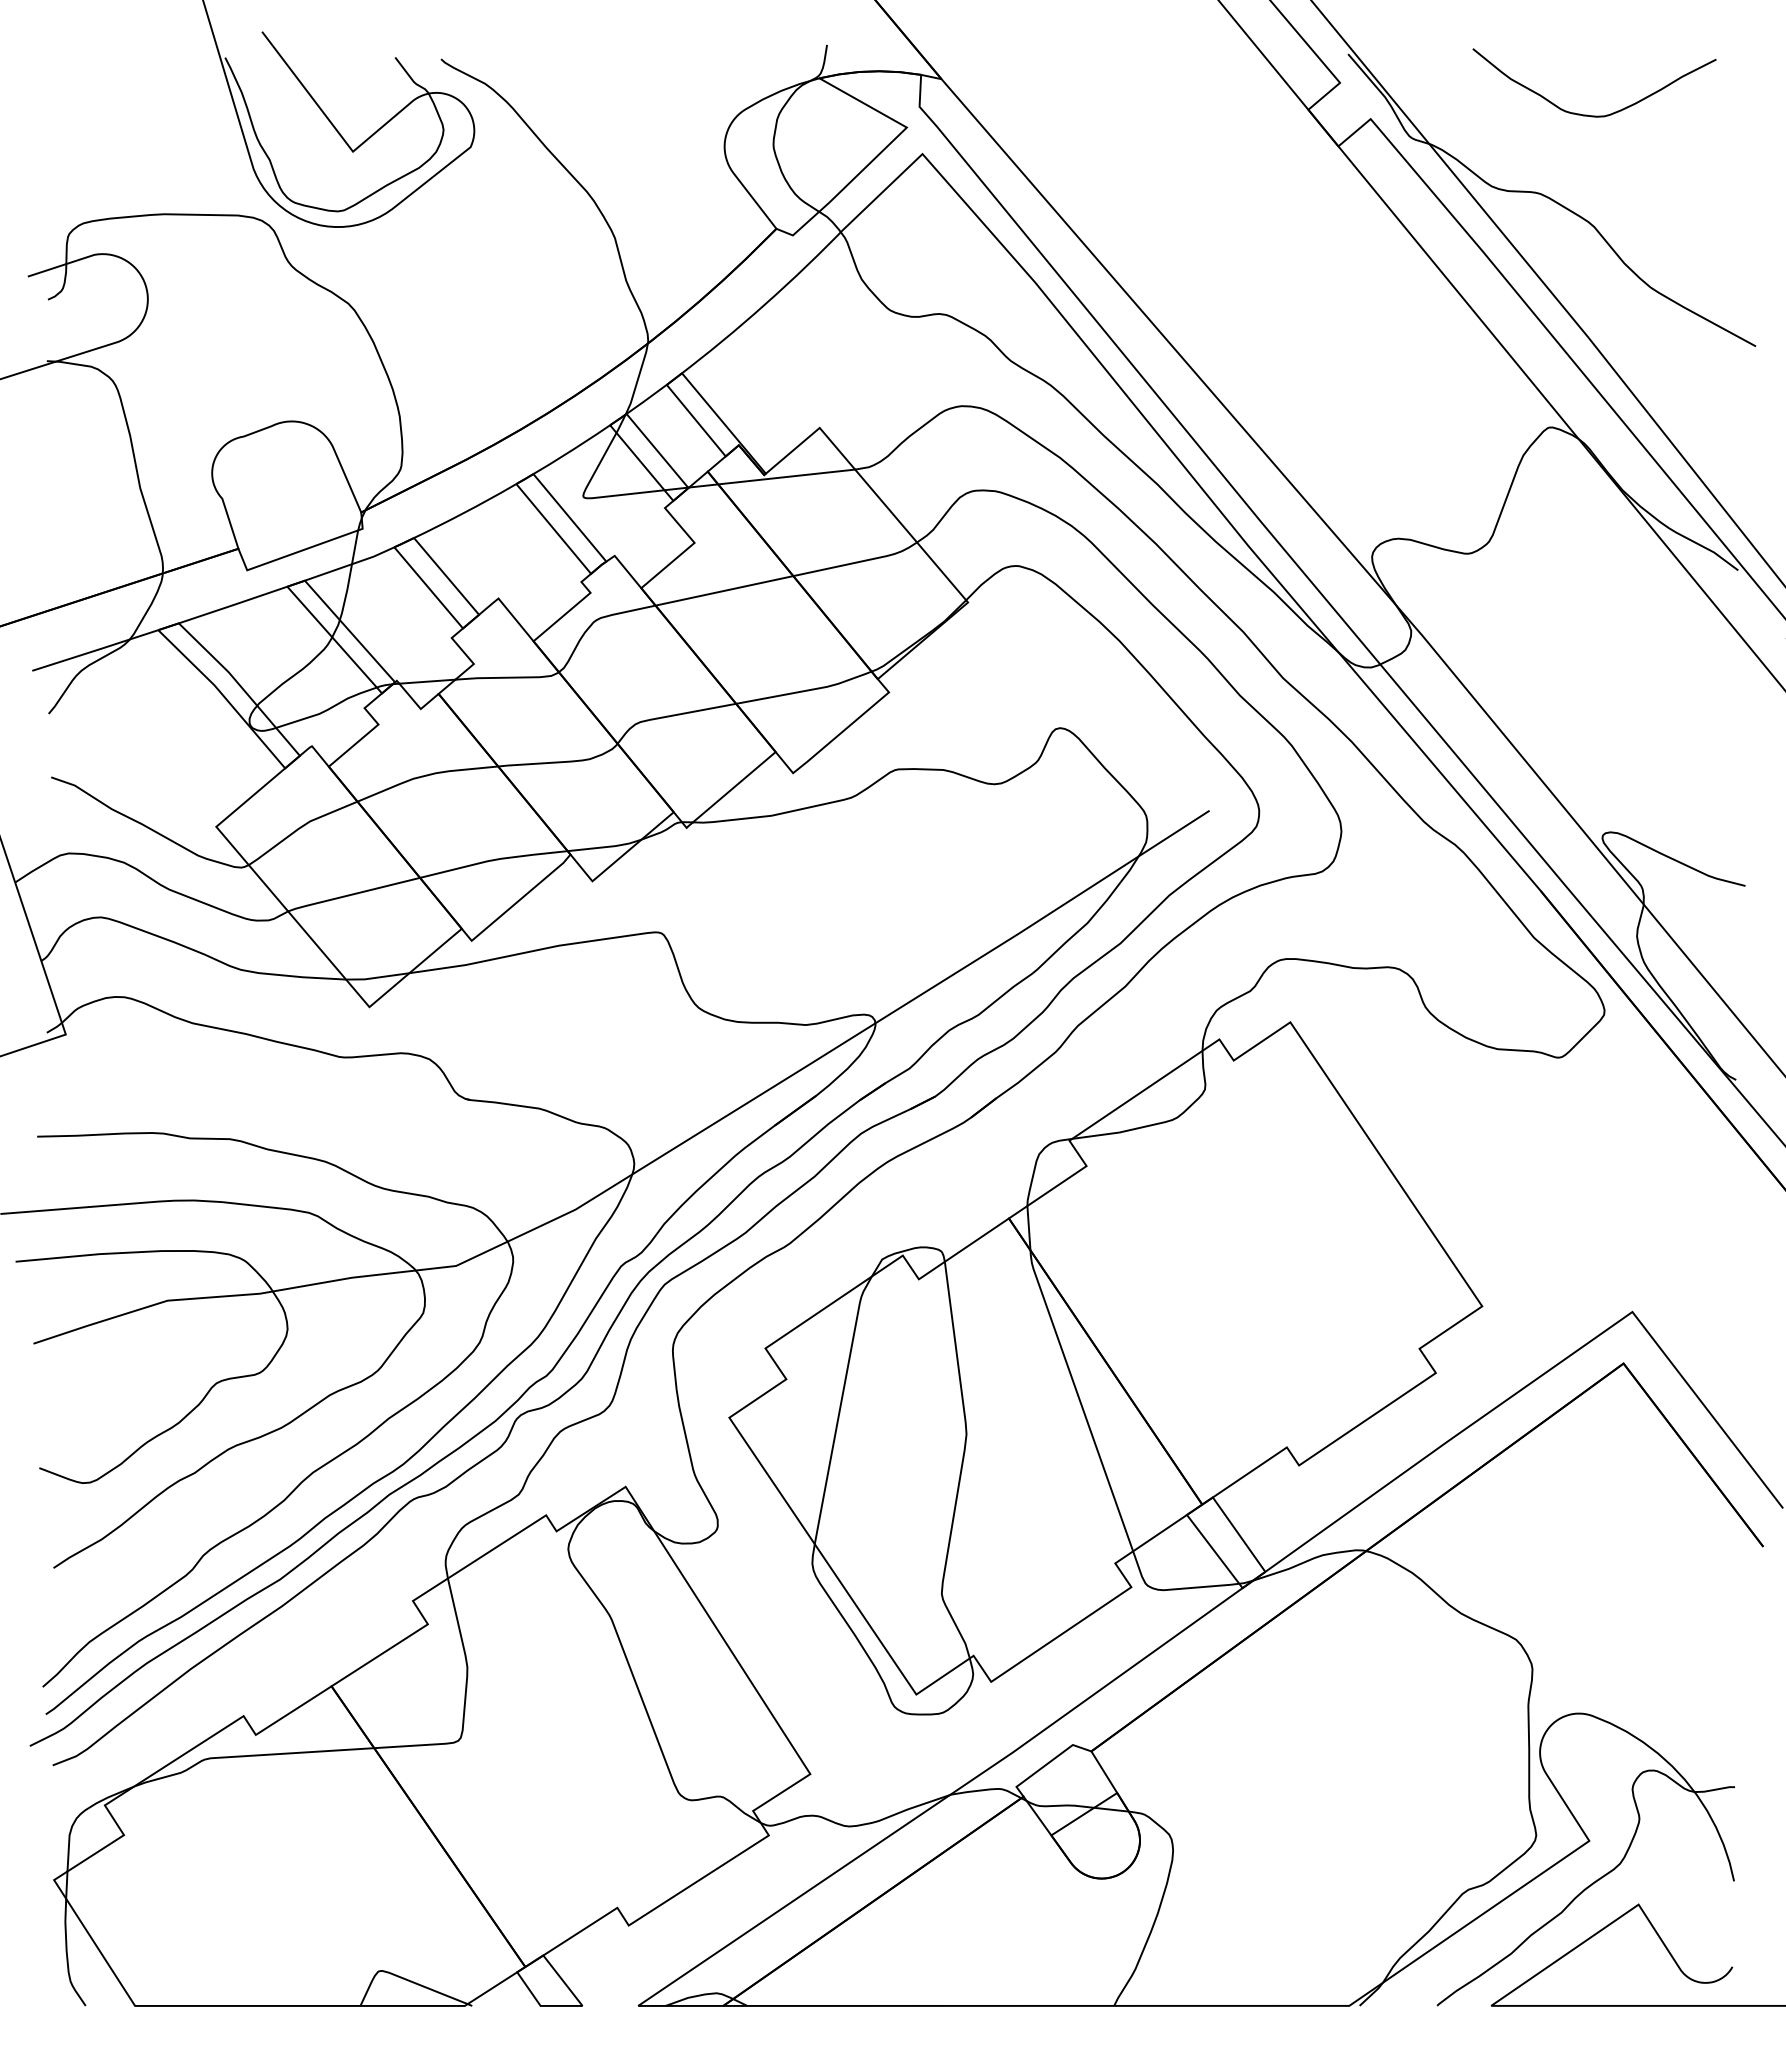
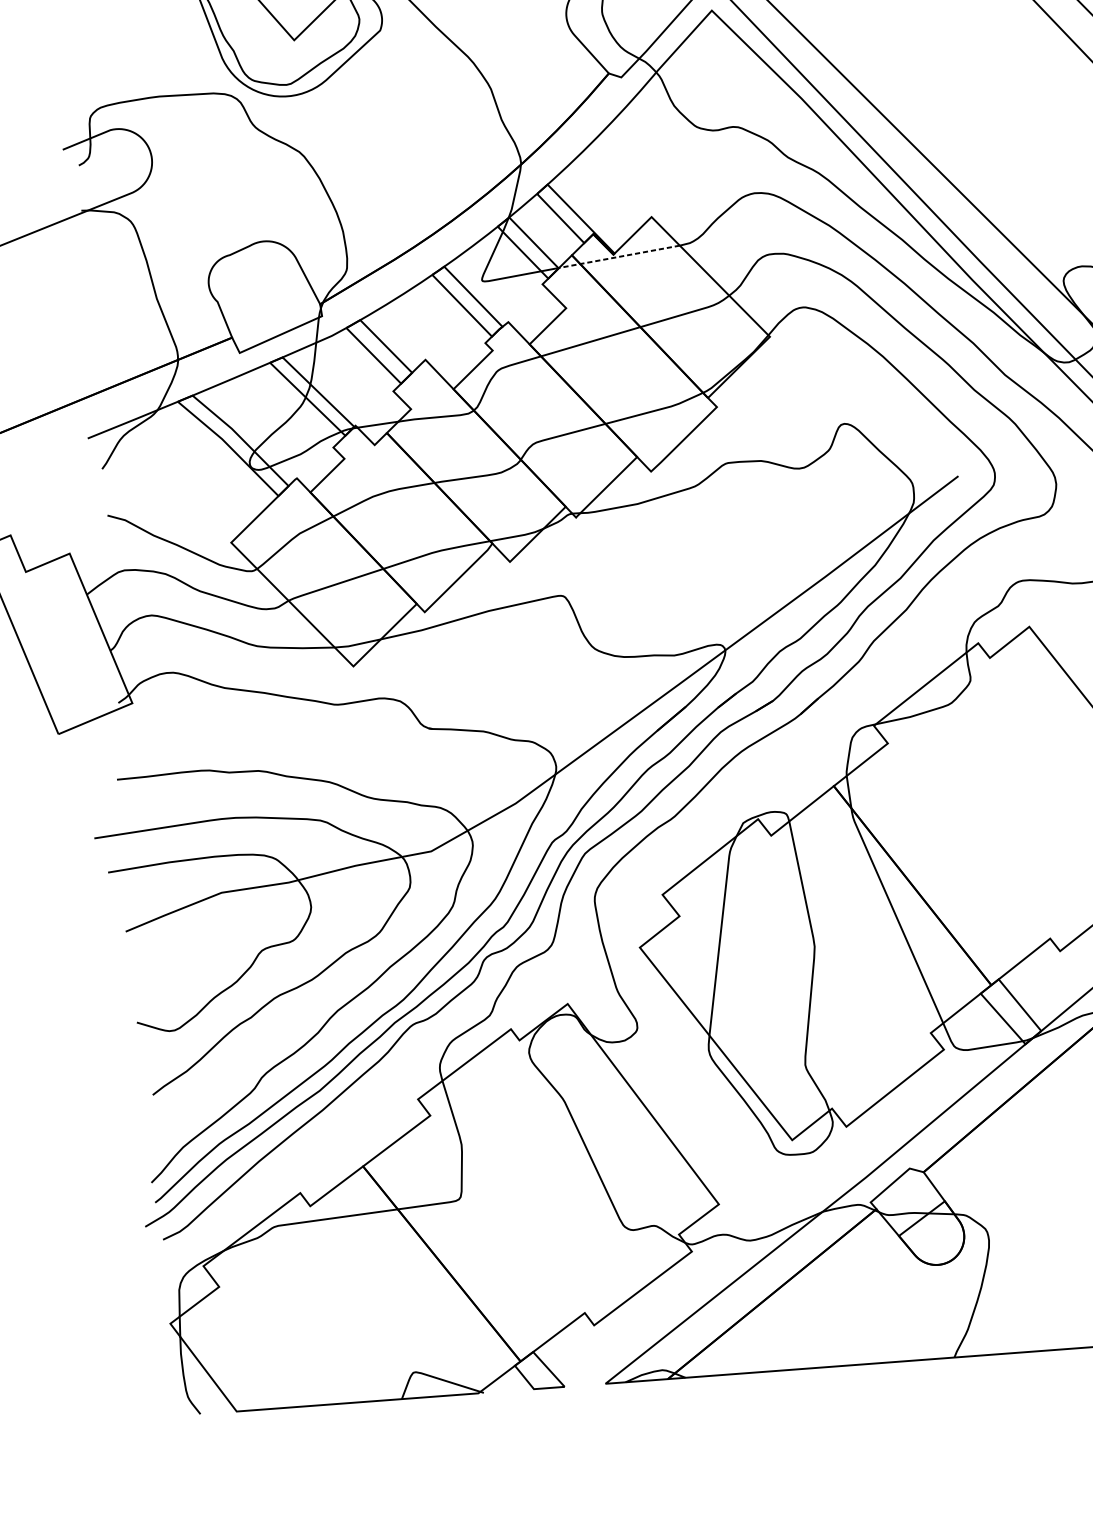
line: (771, 478) -> (619, 256), solid -> dashed

